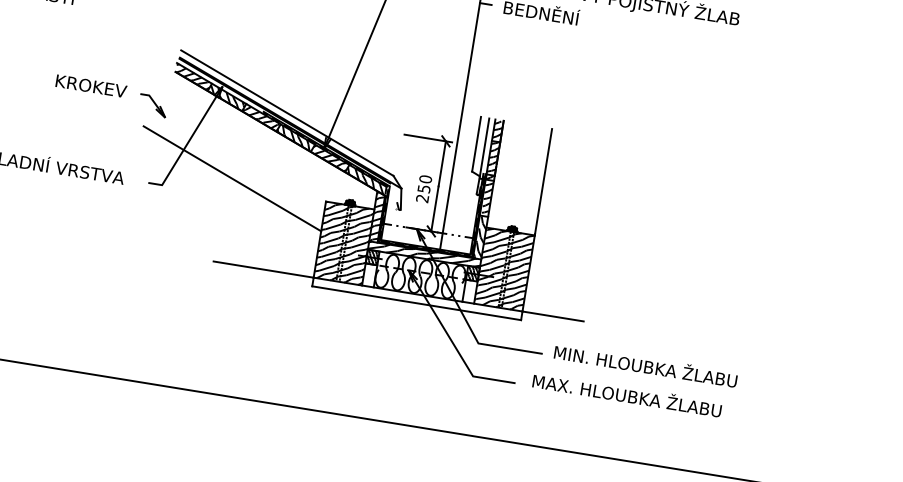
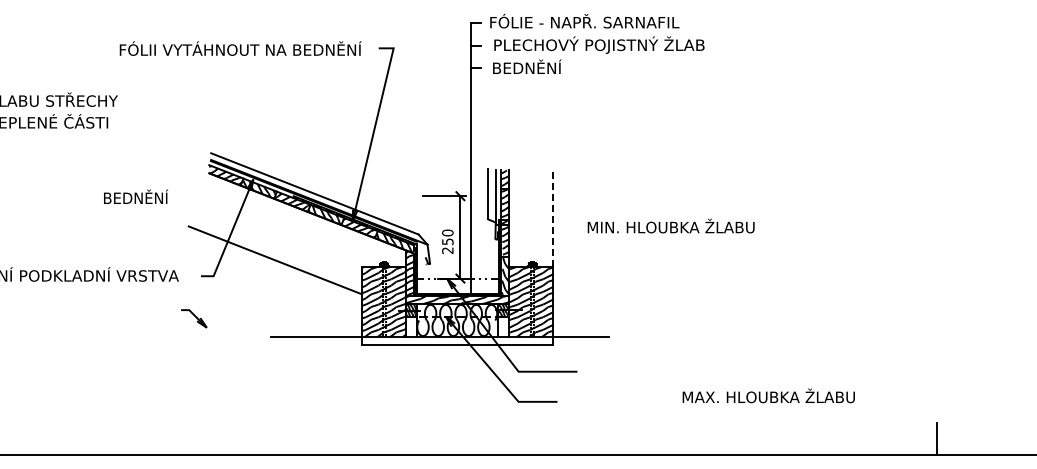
text: (91, 84) -> (136, 196), KROKEV -> BEDNĚNÍ
part: (153, 105) -> (194, 318), moved
line: (543, 182) -> (553, 218), solid -> dashed
text: (645, 364) -> (670, 225), moved
text: (627, 394) -> (768, 395), moved

